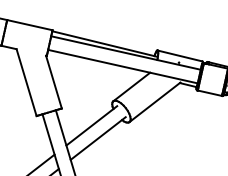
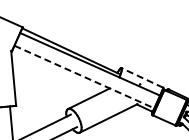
line: (179, 55) -> (142, 77), solid -> dashed
line: (123, 66) -> (84, 77), solid -> dashed

